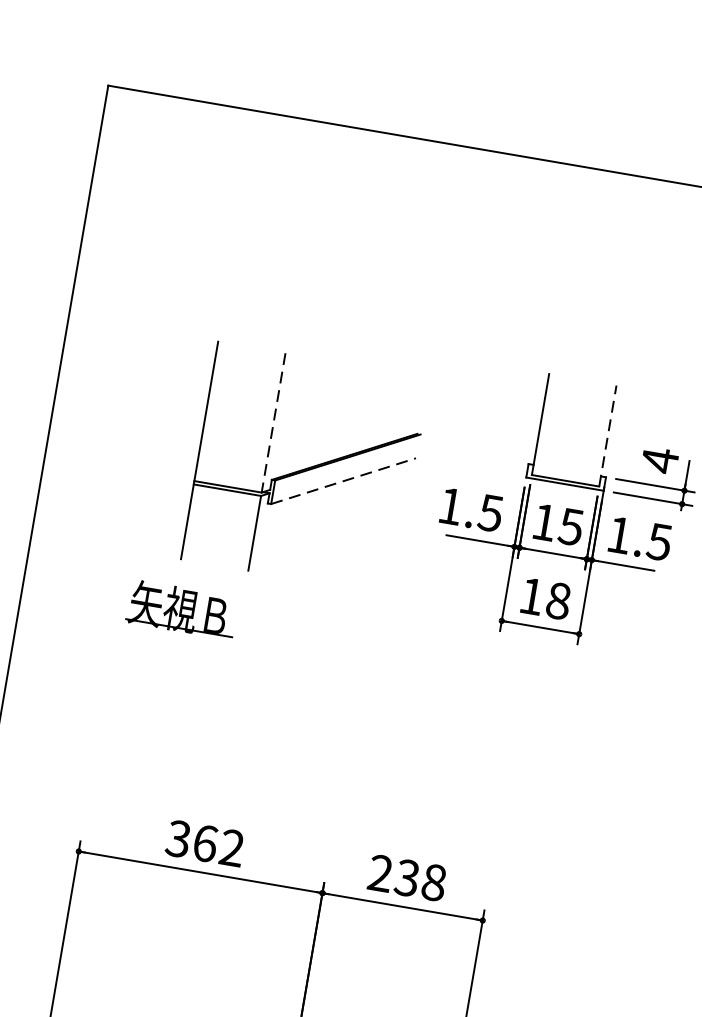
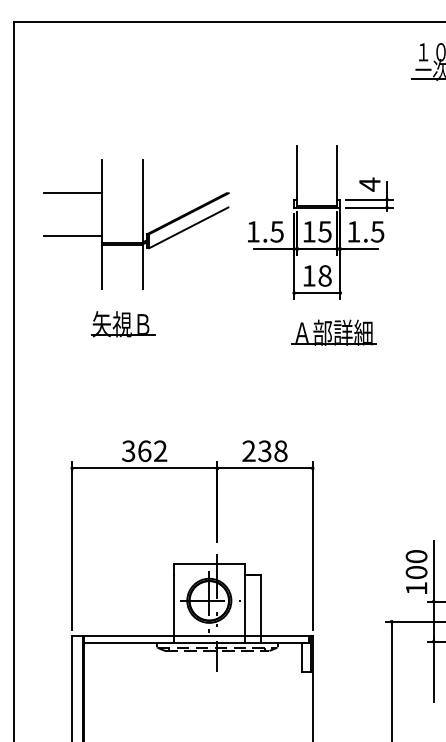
line: (160, 388) -> (73, 192), added
line: (273, 423) -> (142, 201), dashed -> solid
line: (608, 435) -> (337, 175), dashed -> solid
line: (147, 462) -> (73, 236), added
line: (343, 480) -> (188, 227), dashed -> solid
part: (182, 610) -> (123, 324), moved
part: (556, 698) -> (333, 332), added

